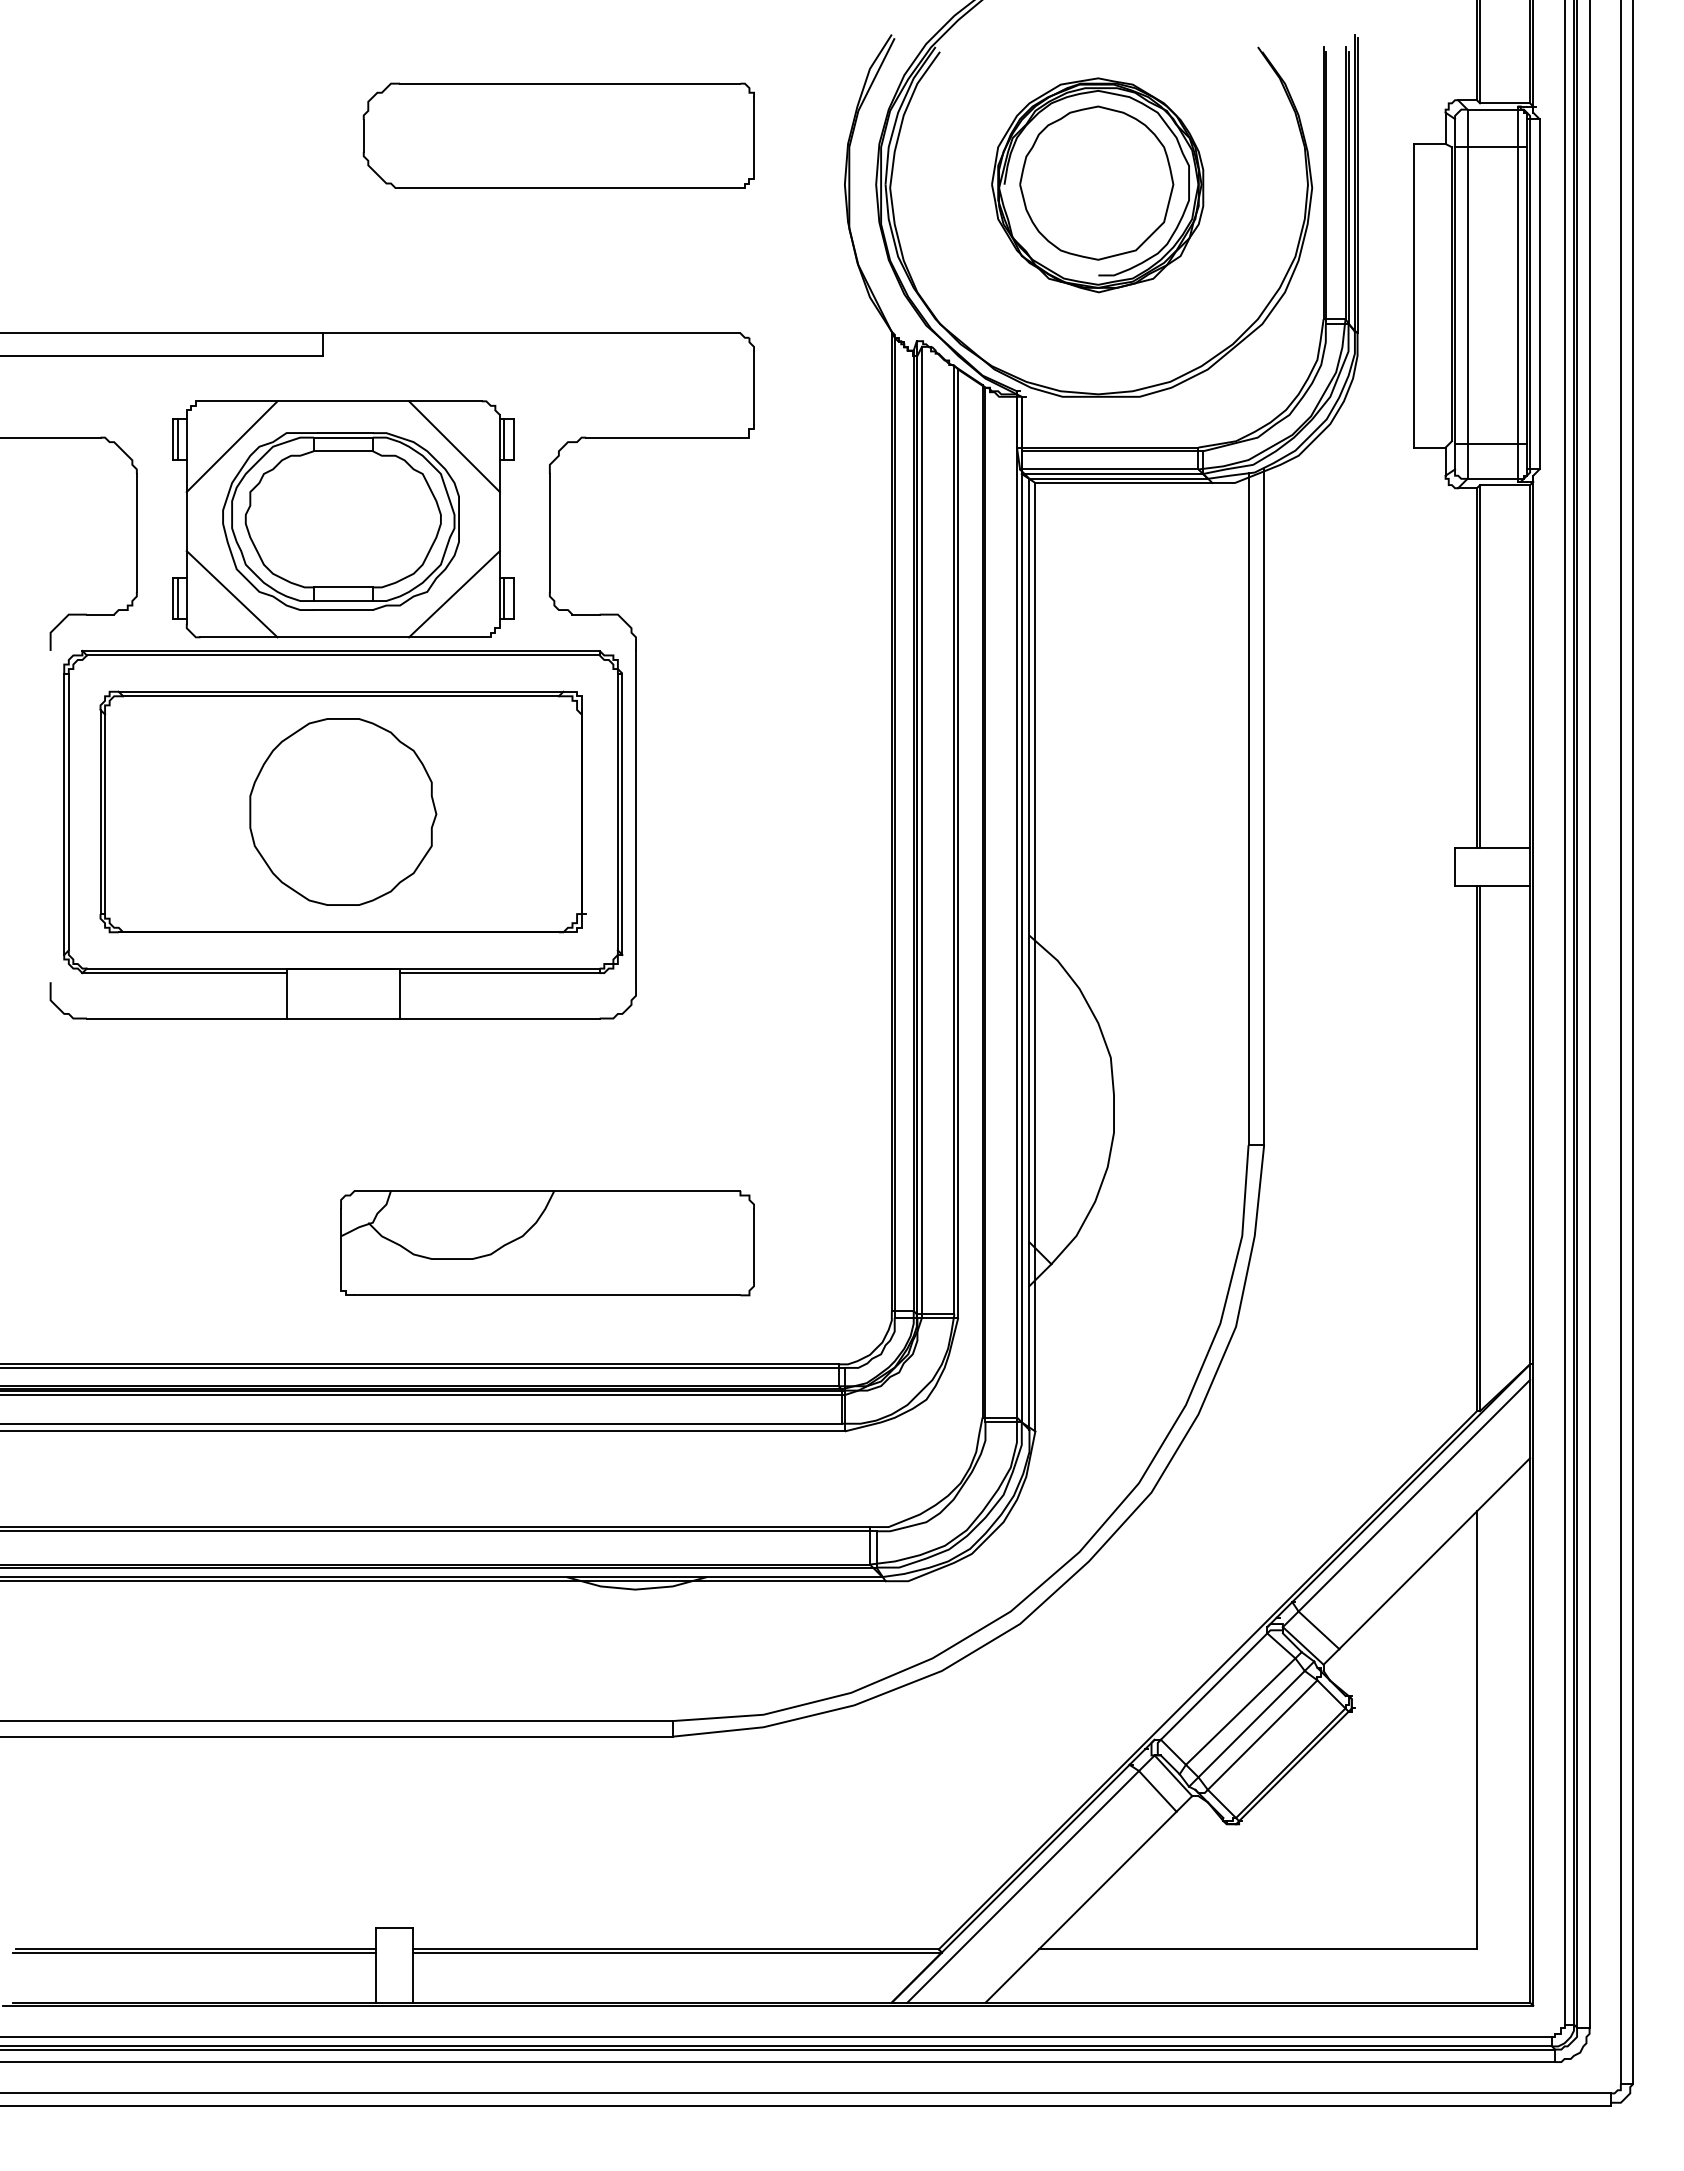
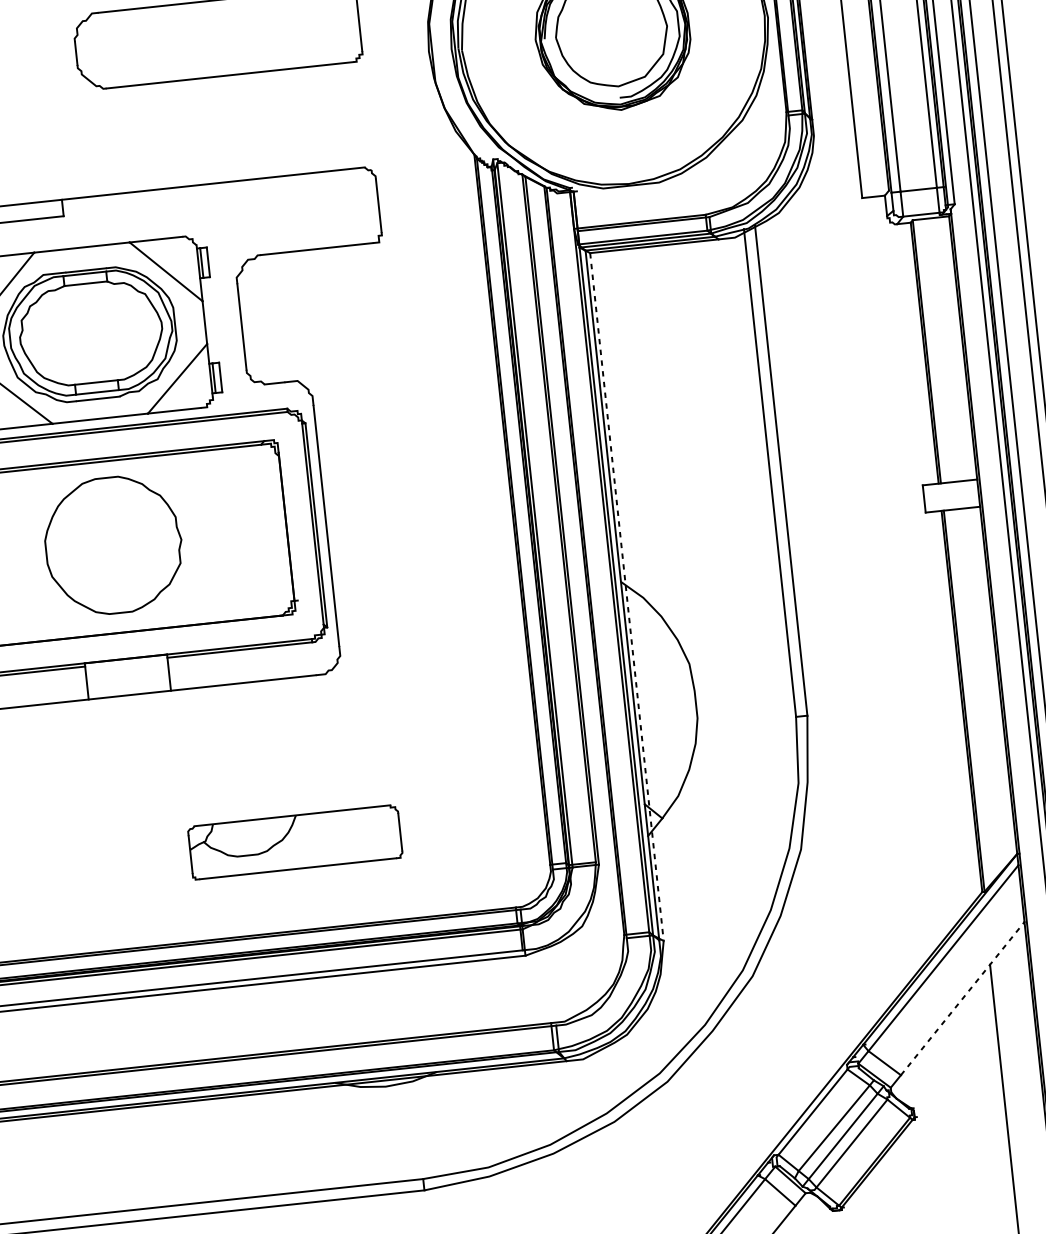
line: (1035, 957) -> (627, 597), solid -> dashed
part: (547, 1243) -> (295, 842), size x0.7
line: (1434, 1553) -> (962, 998), solid -> dashed

